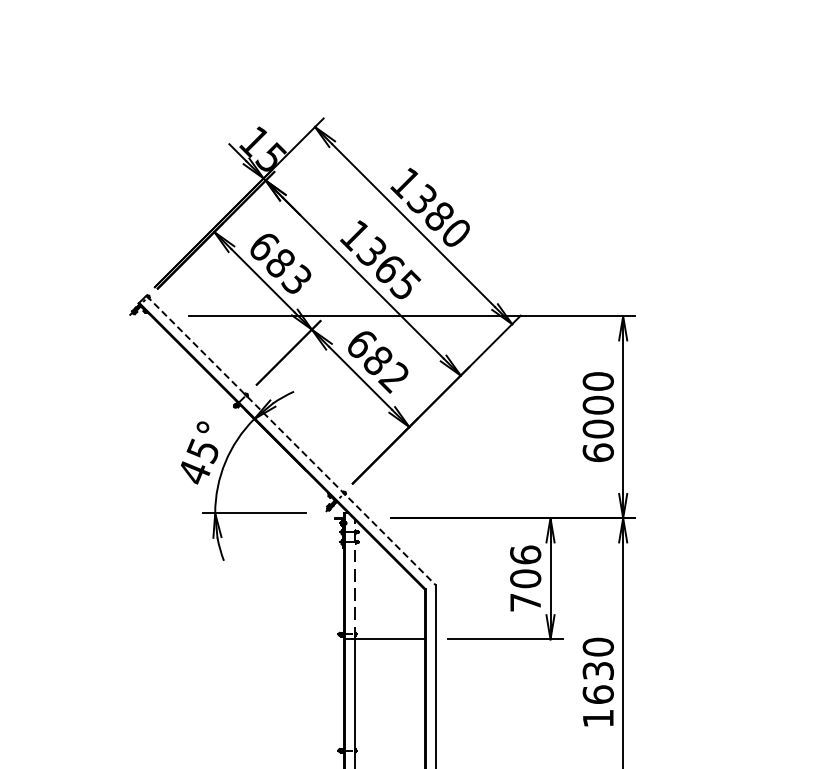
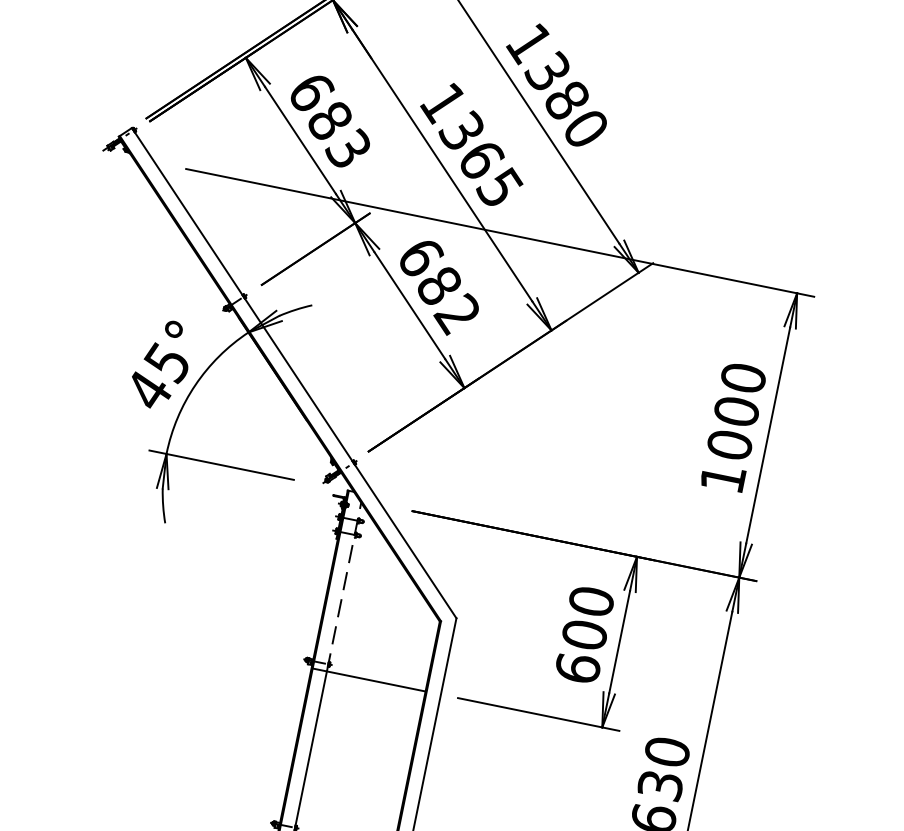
line: (291, 440) -> (294, 373), dashed -> solid
text: (597, 452) -> (721, 477), 6000 -> 1000
text: (525, 578) -> (584, 634), 706 -> 600

